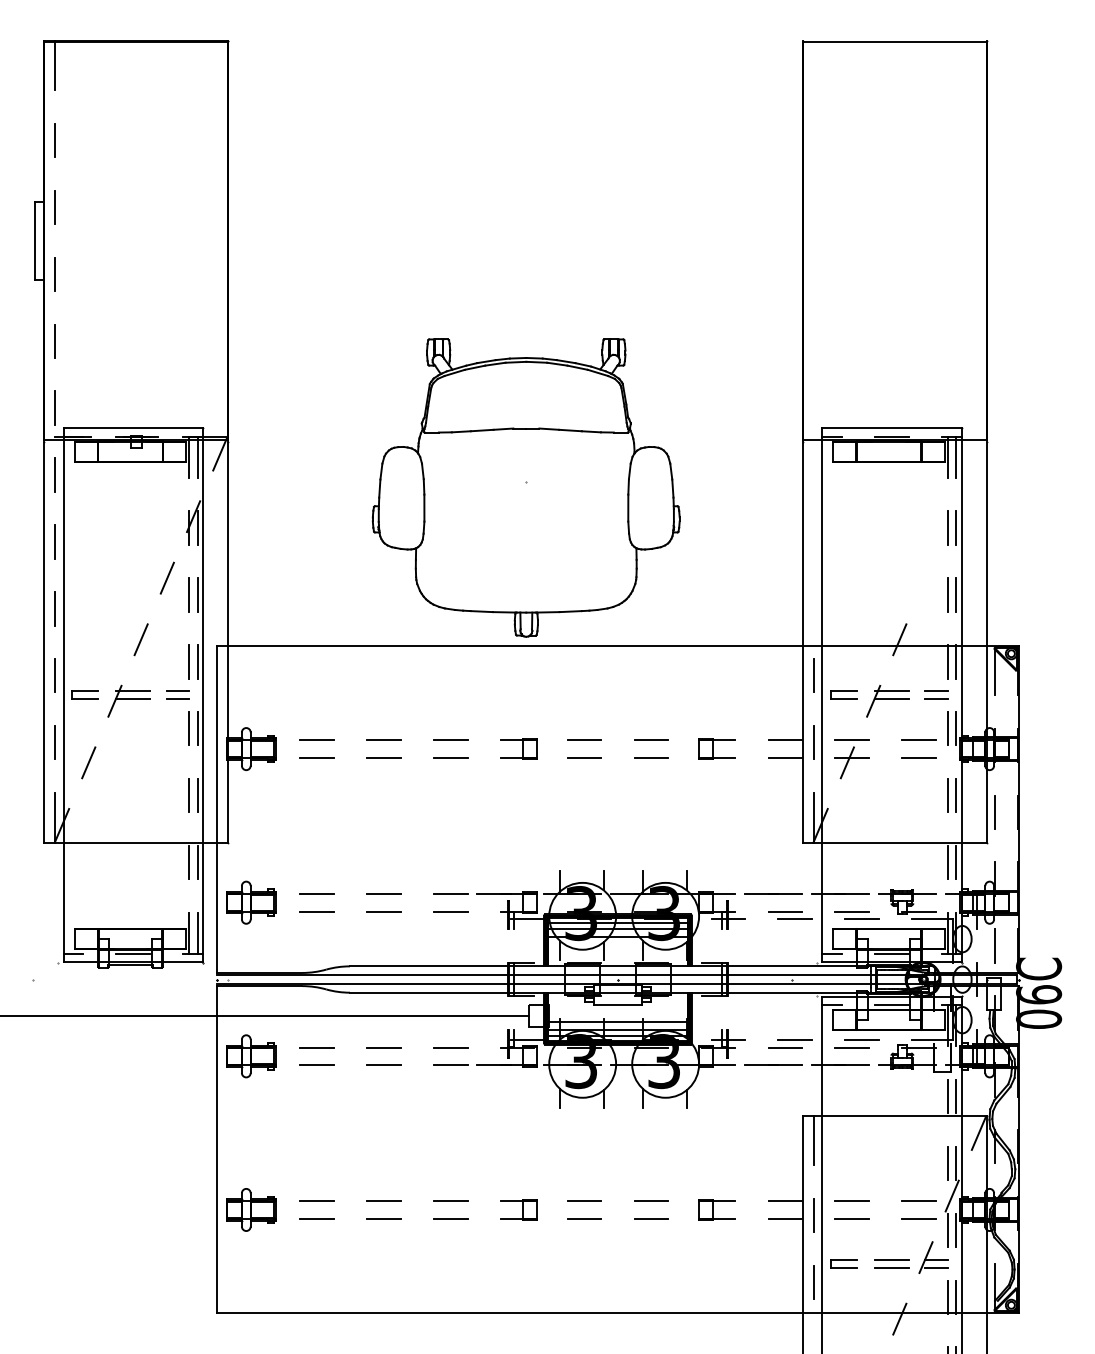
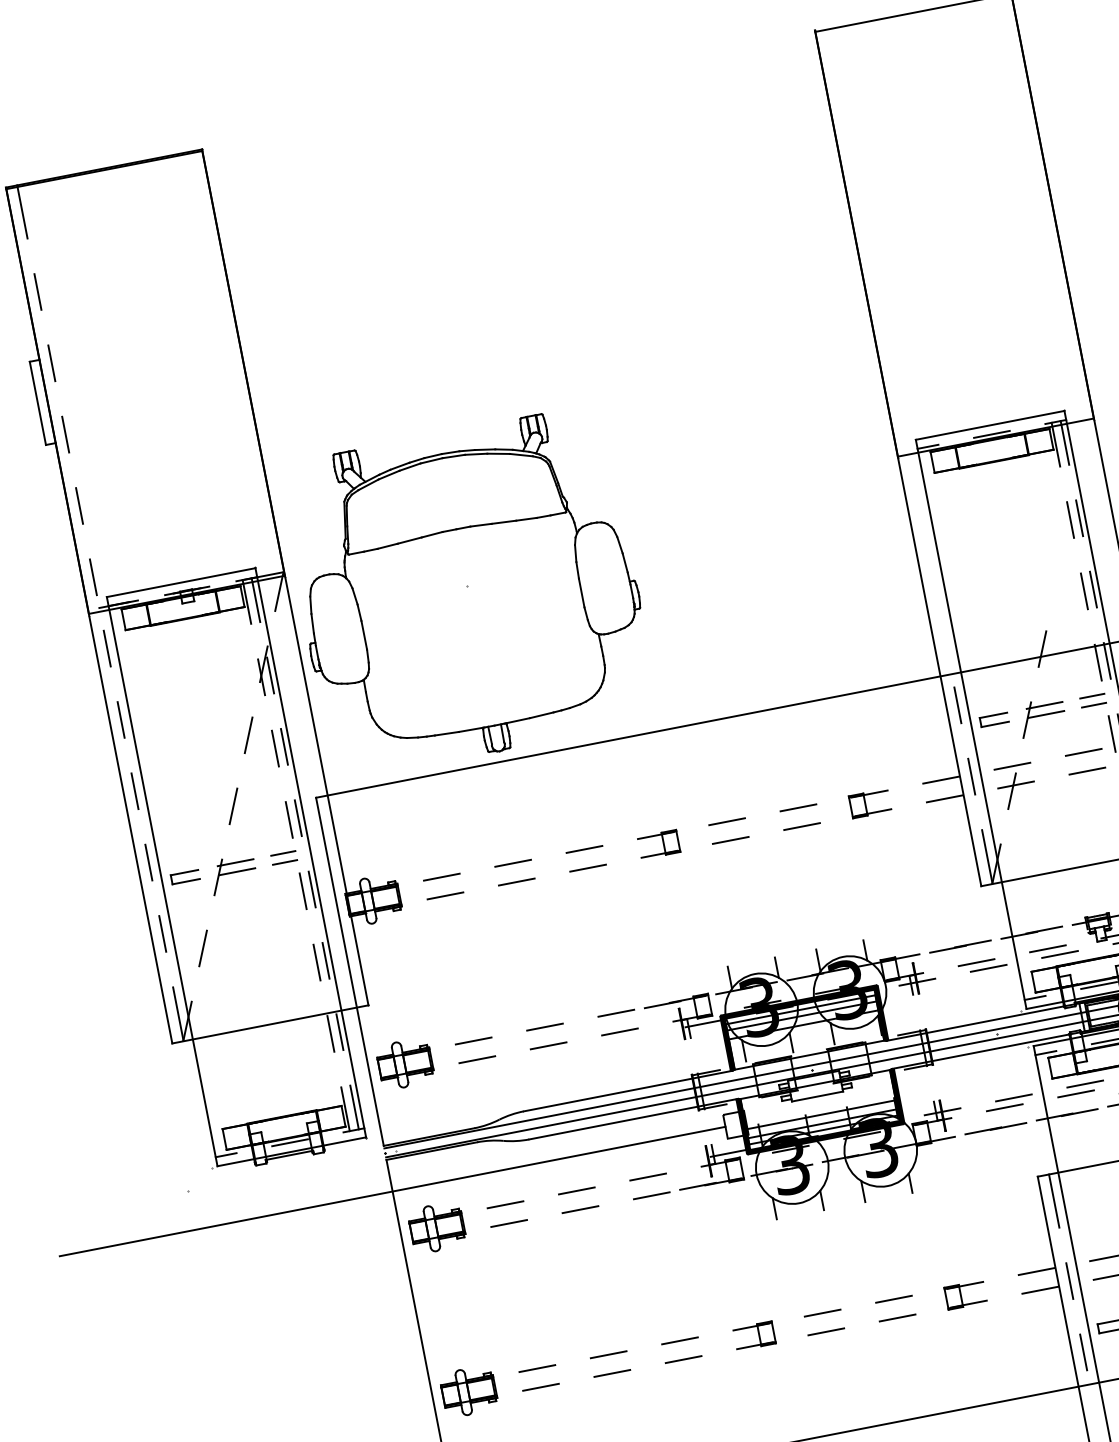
part: (525, 487) -> (467, 592), moved

